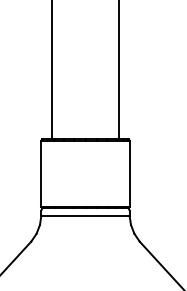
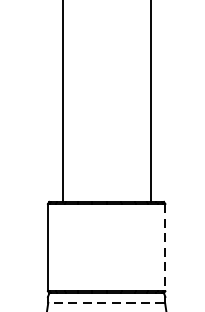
line: (129, 173) -> (164, 247), solid -> dashed
line: (85, 215) -> (106, 302), solid -> dashed

